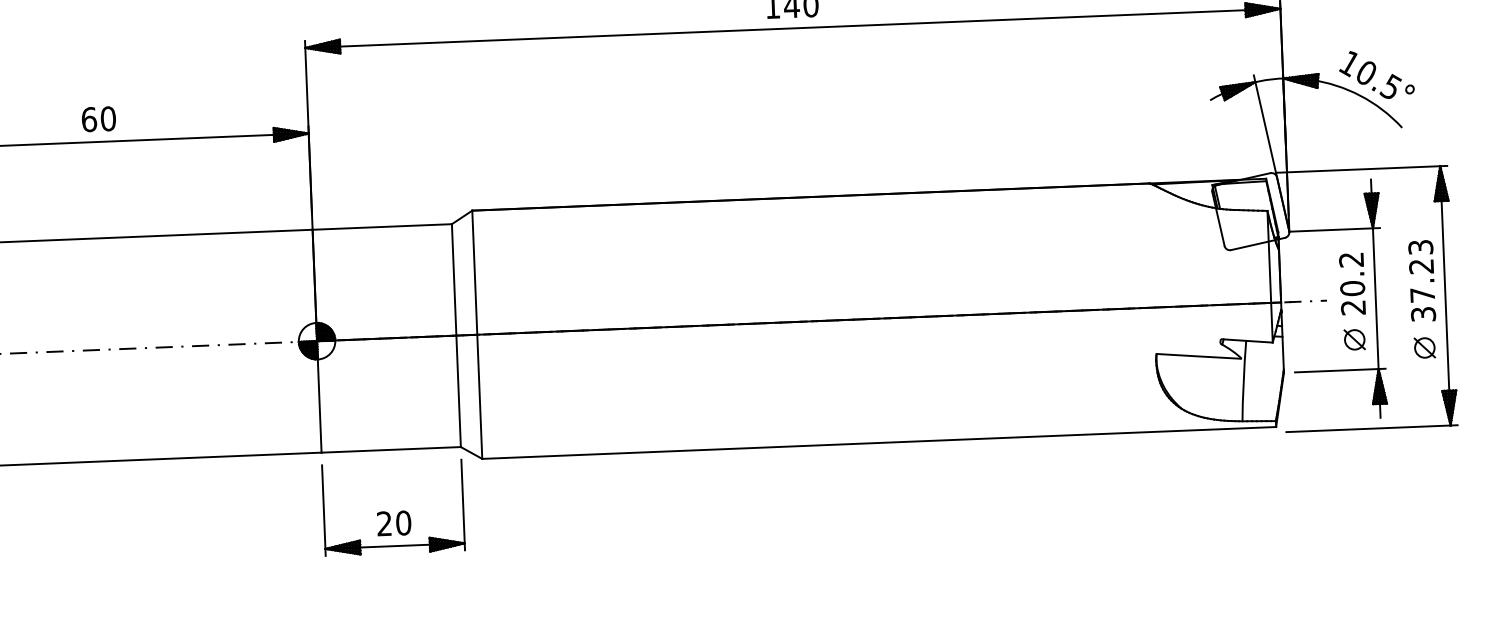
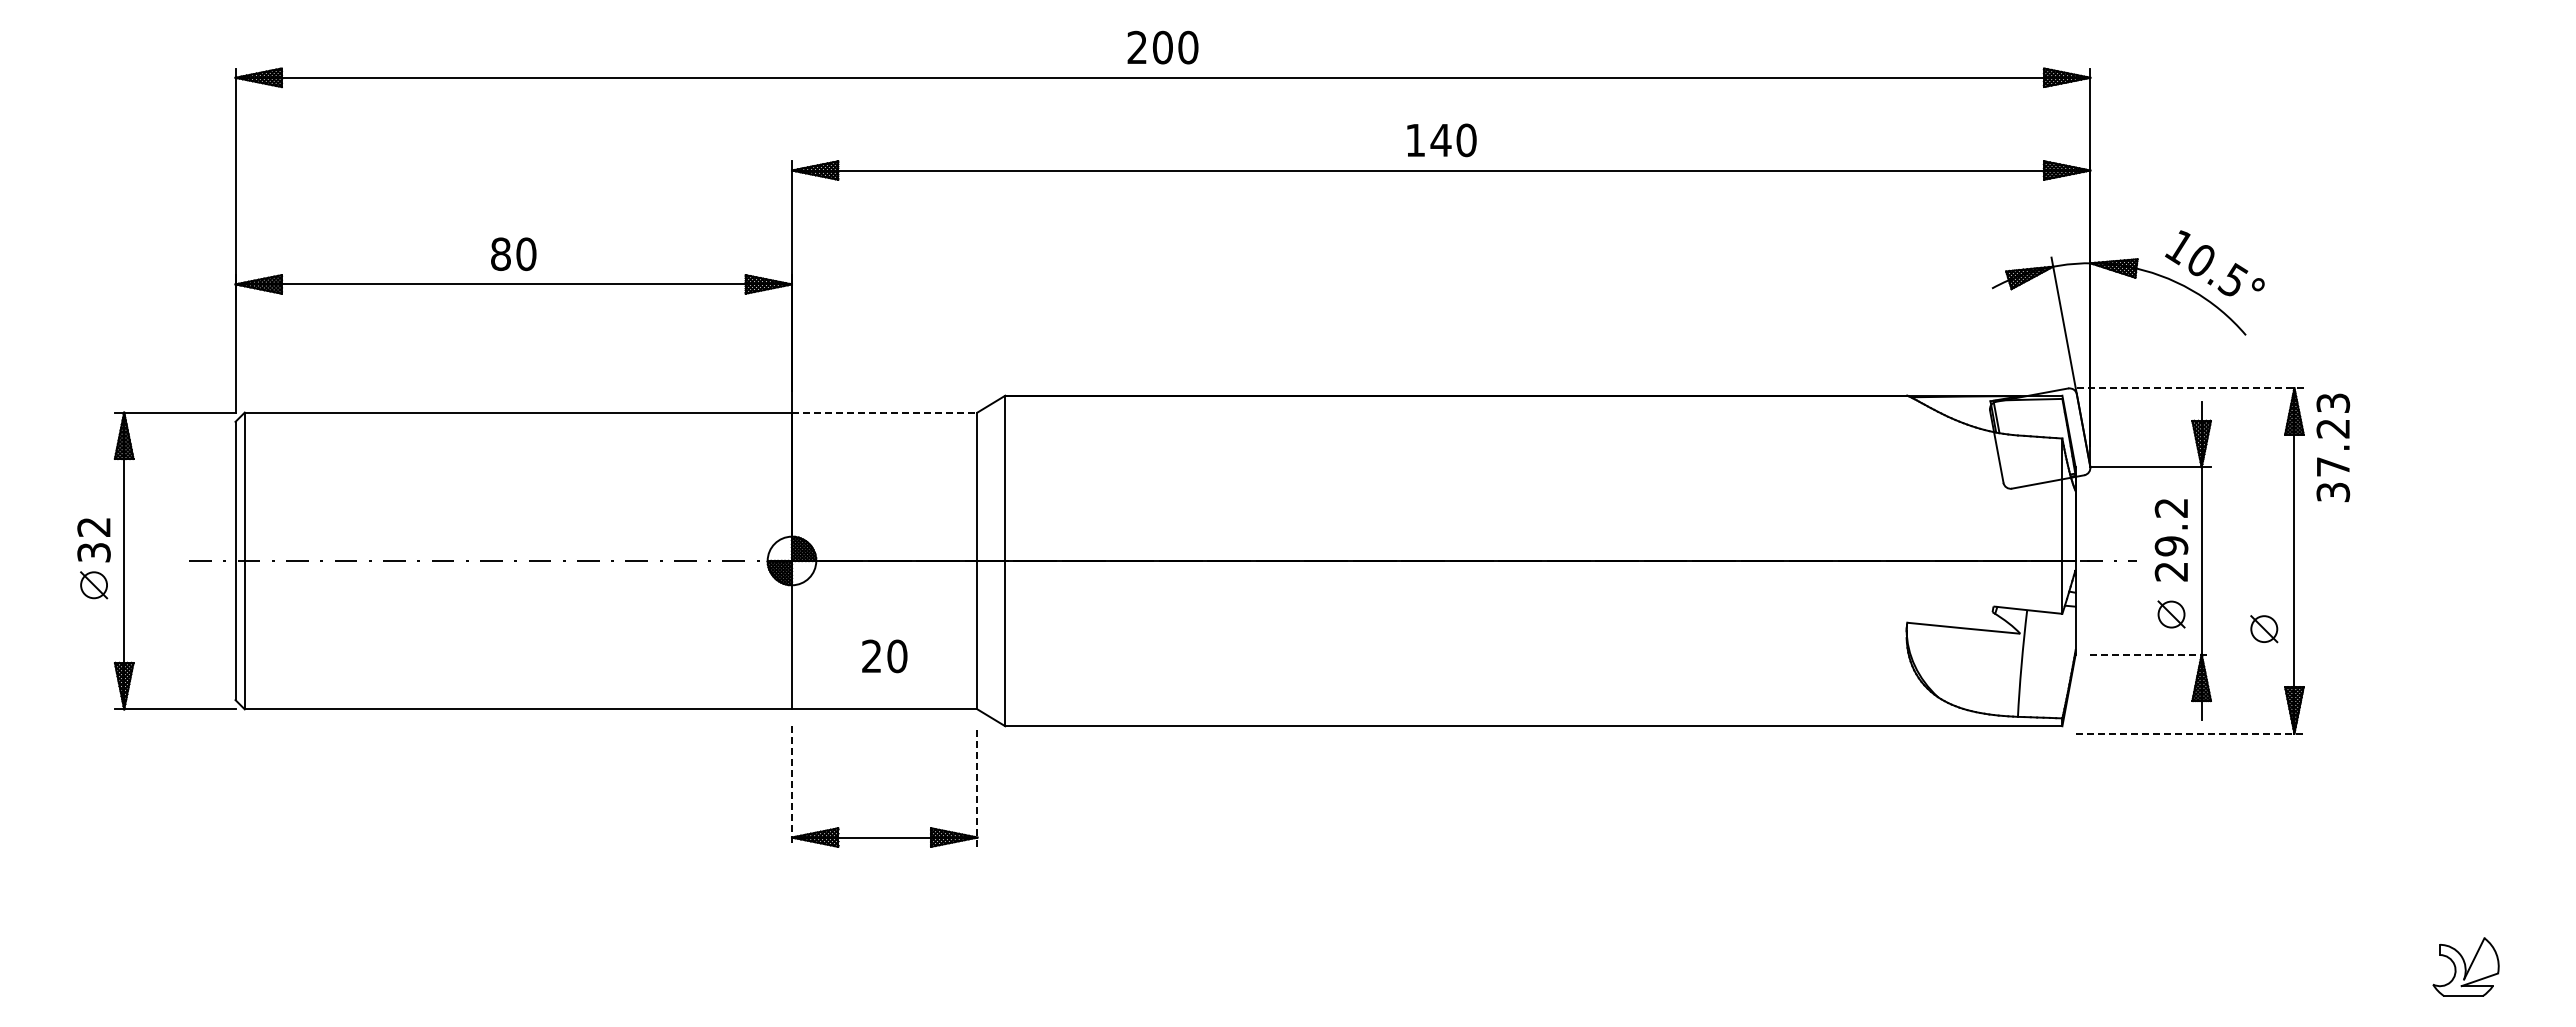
text: (89, 119) -> (501, 253), 60 -> 80
line: (1361, 169) -> (2189, 388), solid -> dashed
line: (382, 226) -> (884, 412), solid -> dashed
text: (1422, 280) -> (2333, 447), moved
text: (1352, 288) -> (2171, 546), 20.2 -> 29.2
line: (1340, 370) -> (2151, 654), solid -> dashed
line: (1371, 428) -> (2189, 733), solid -> dashed
line: (463, 504) -> (977, 786), solid -> dashed
line: (323, 511) -> (791, 787), solid -> dashed
text: (394, 523) -> (884, 656), moved

